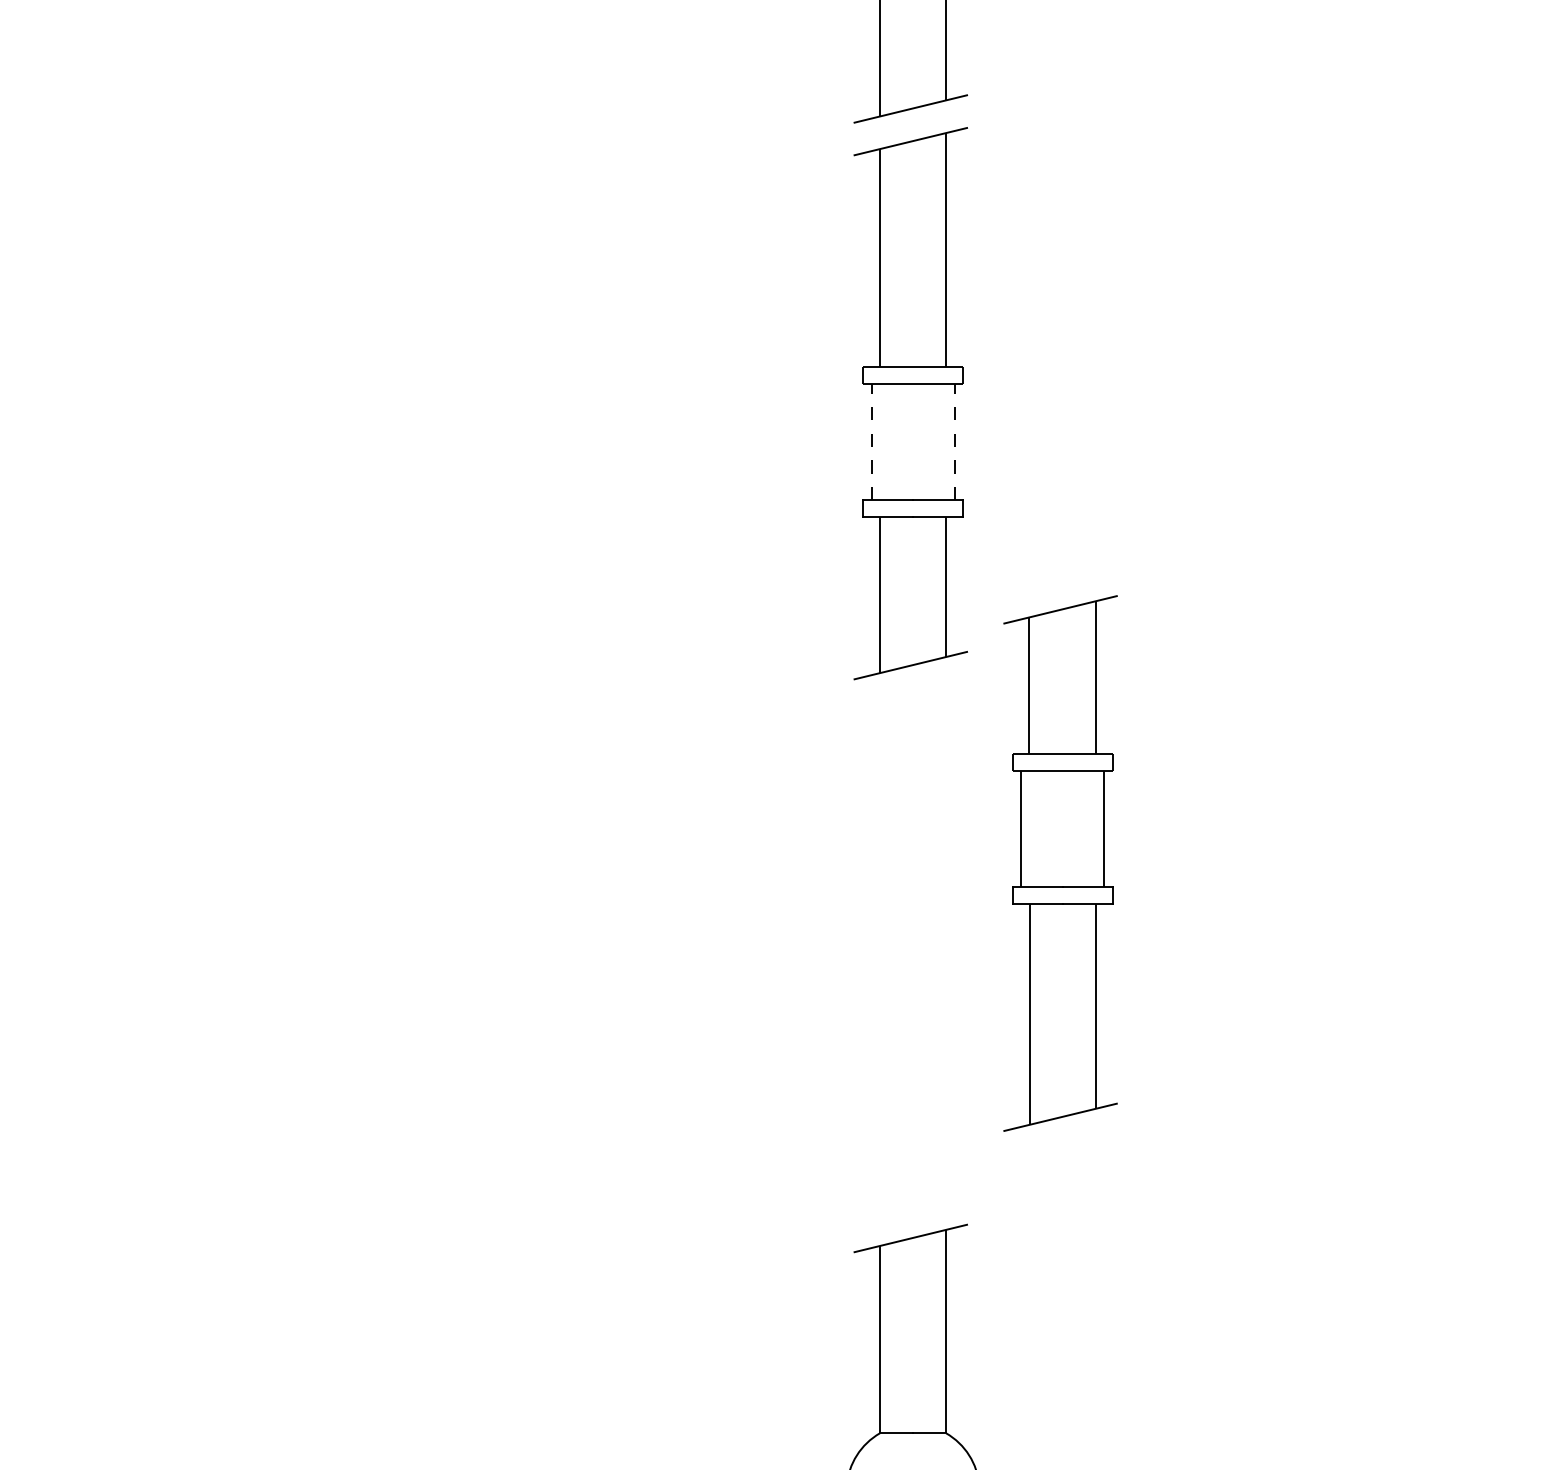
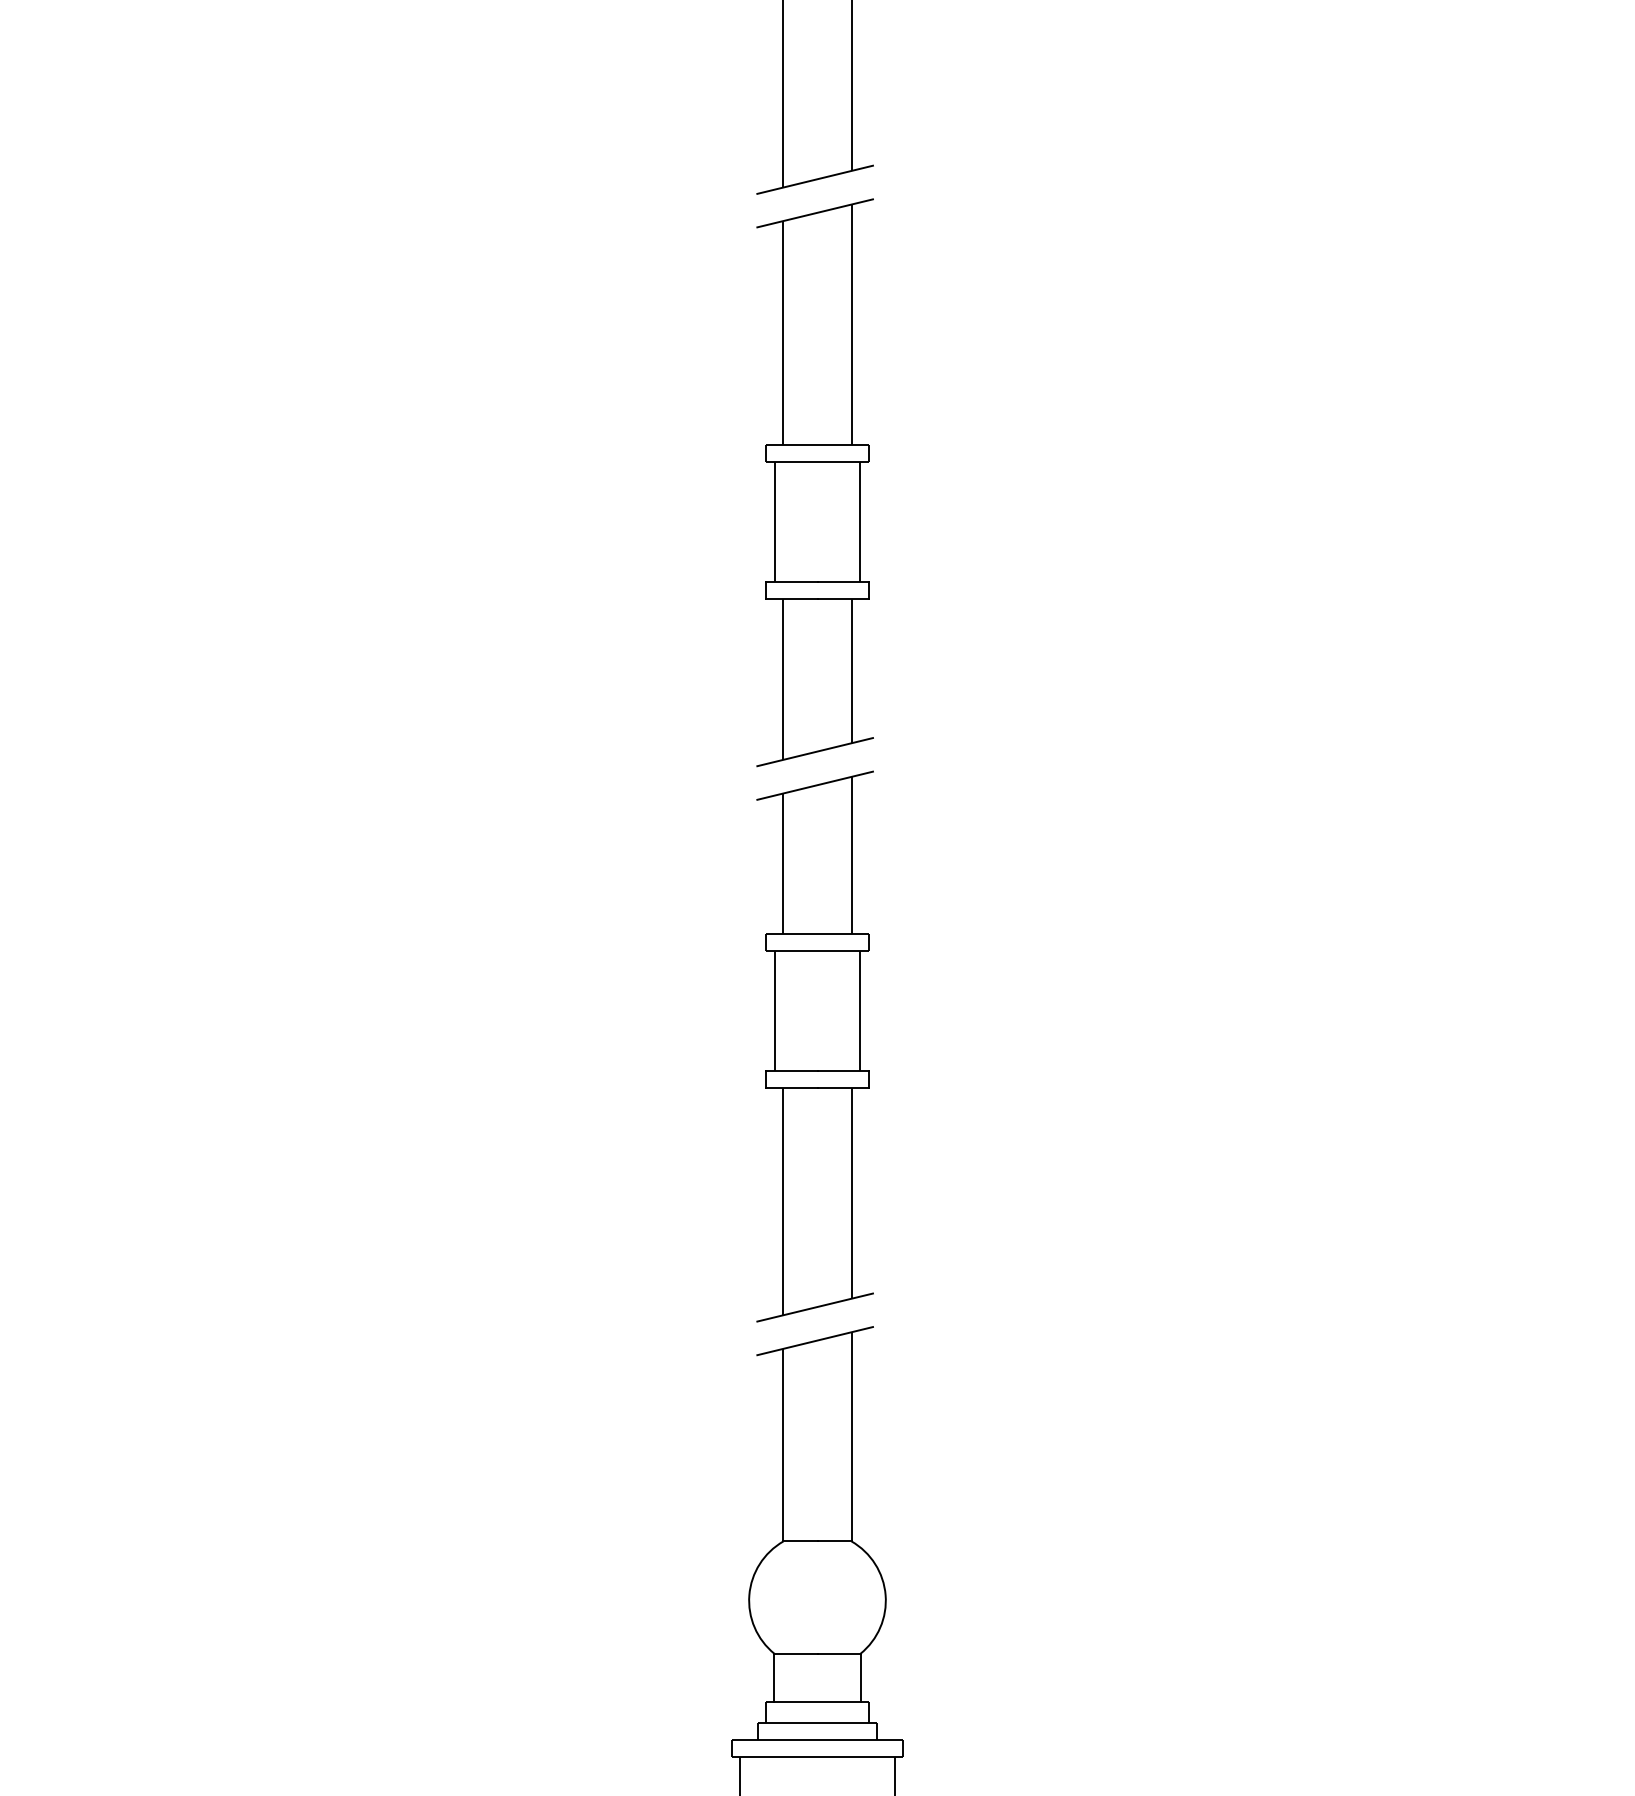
line: (871, 442) -> (774, 522), dashed -> solid
line: (954, 442) -> (860, 522), dashed -> solid
part: (1059, 863) -> (814, 1046), moved

